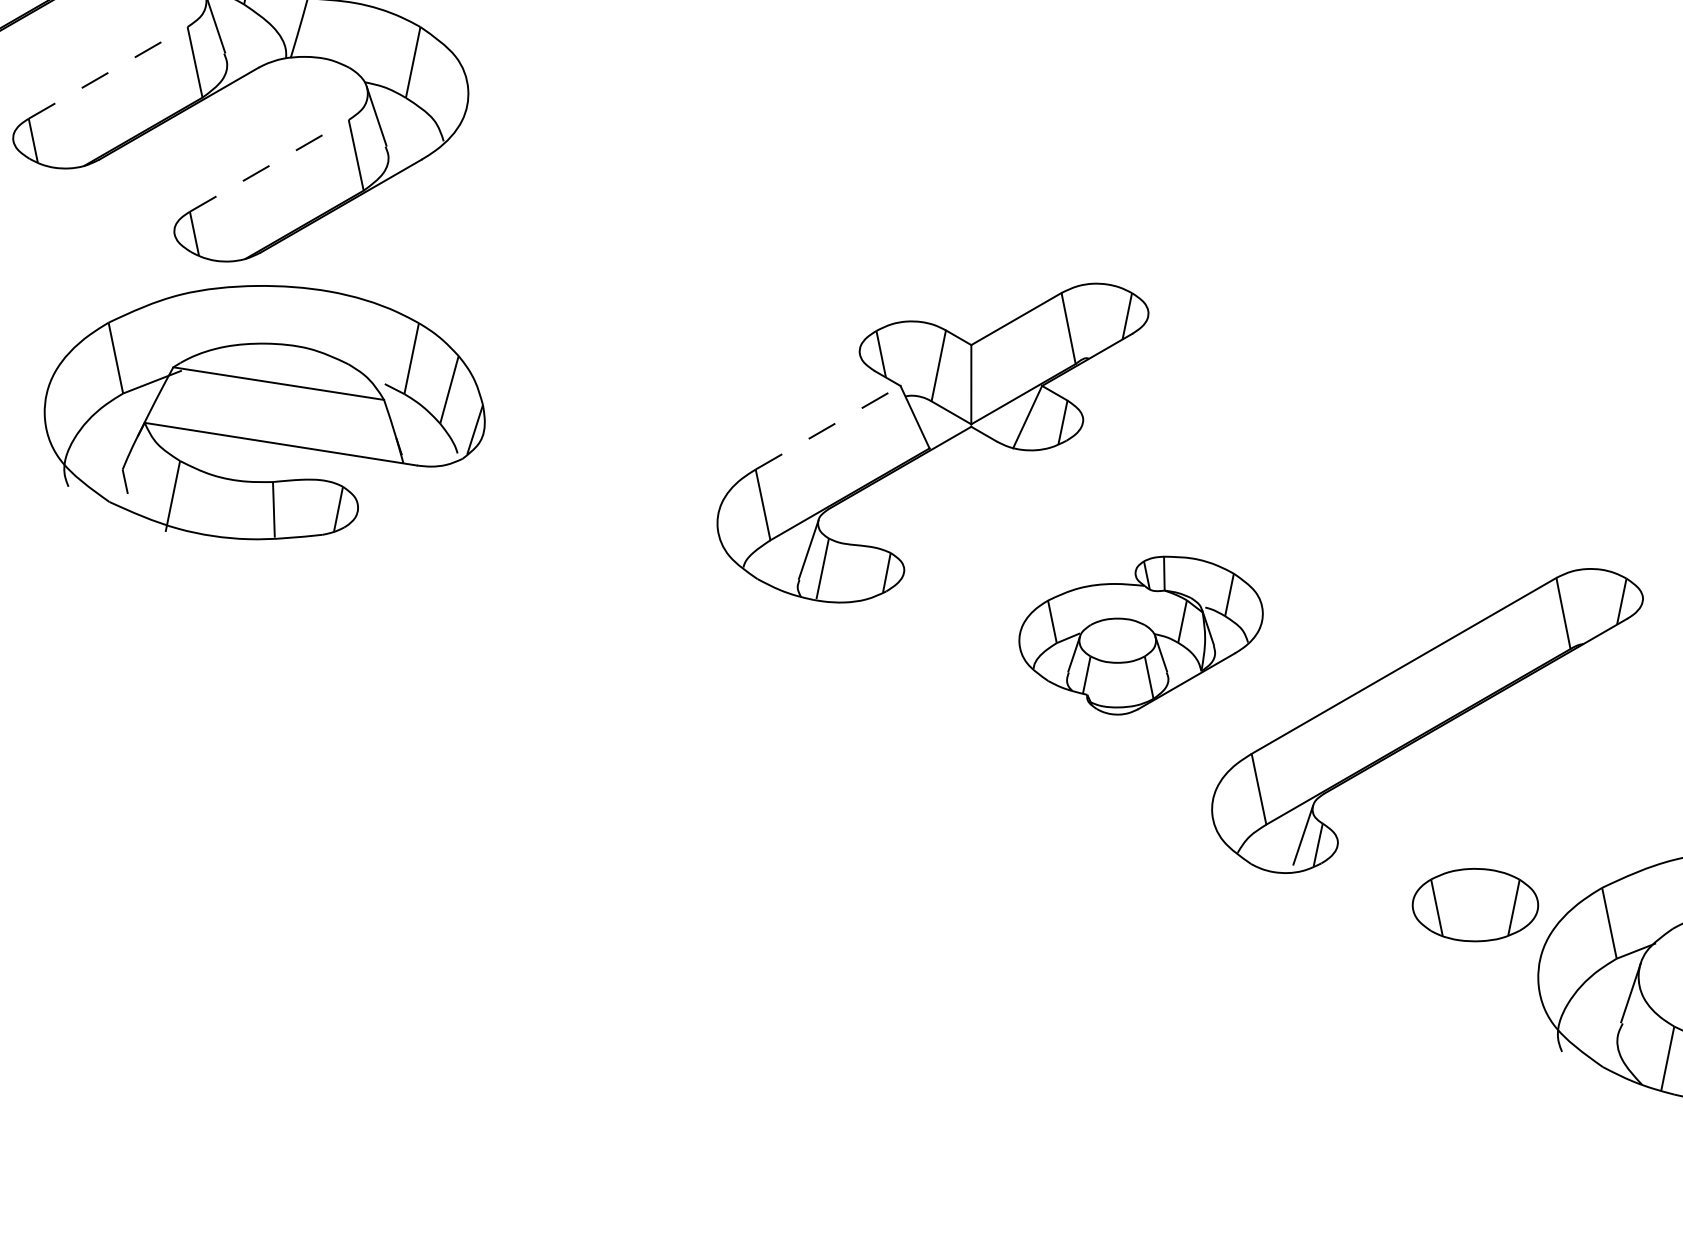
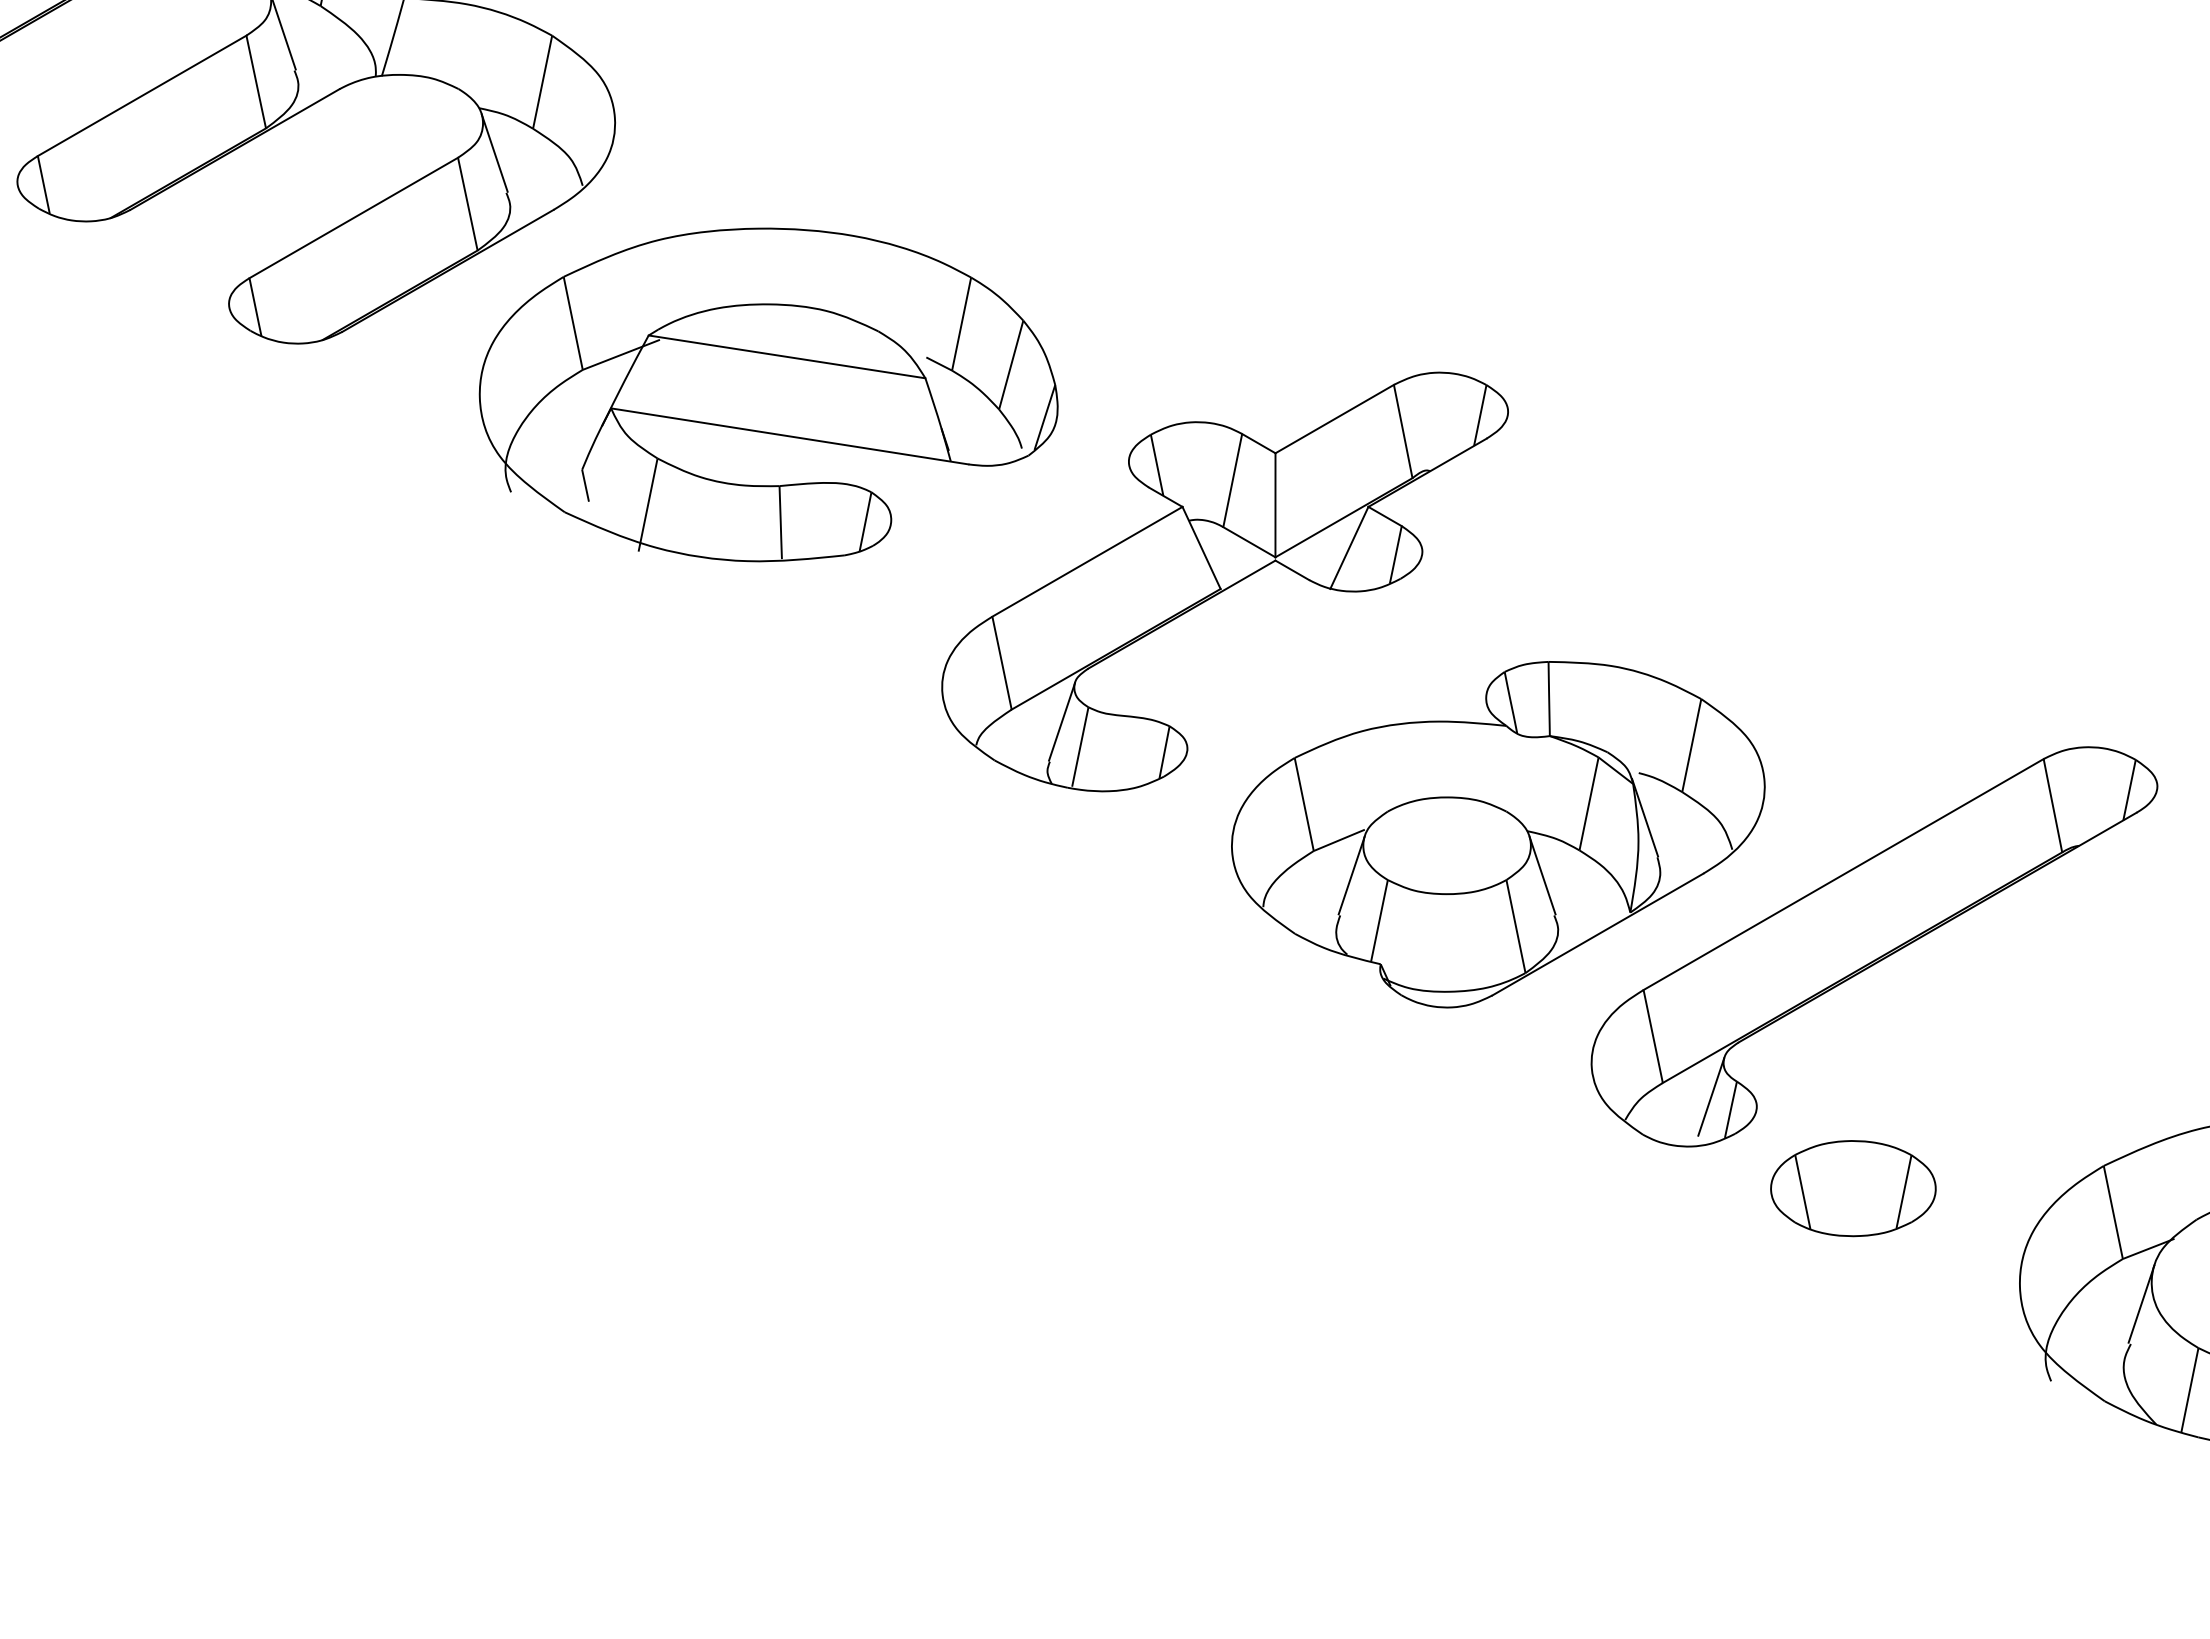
line: (108, 72) -> (142, 95), dashed -> solid
line: (269, 165) -> (354, 217), dashed -> solid
part: (264, 412) -> (768, 394), moved
line: (828, 427) -> (1087, 561), dashed -> solid
part: (1141, 635) -> (1498, 834), size x1.67
part: (1475, 905) -> (1853, 1188), moved

